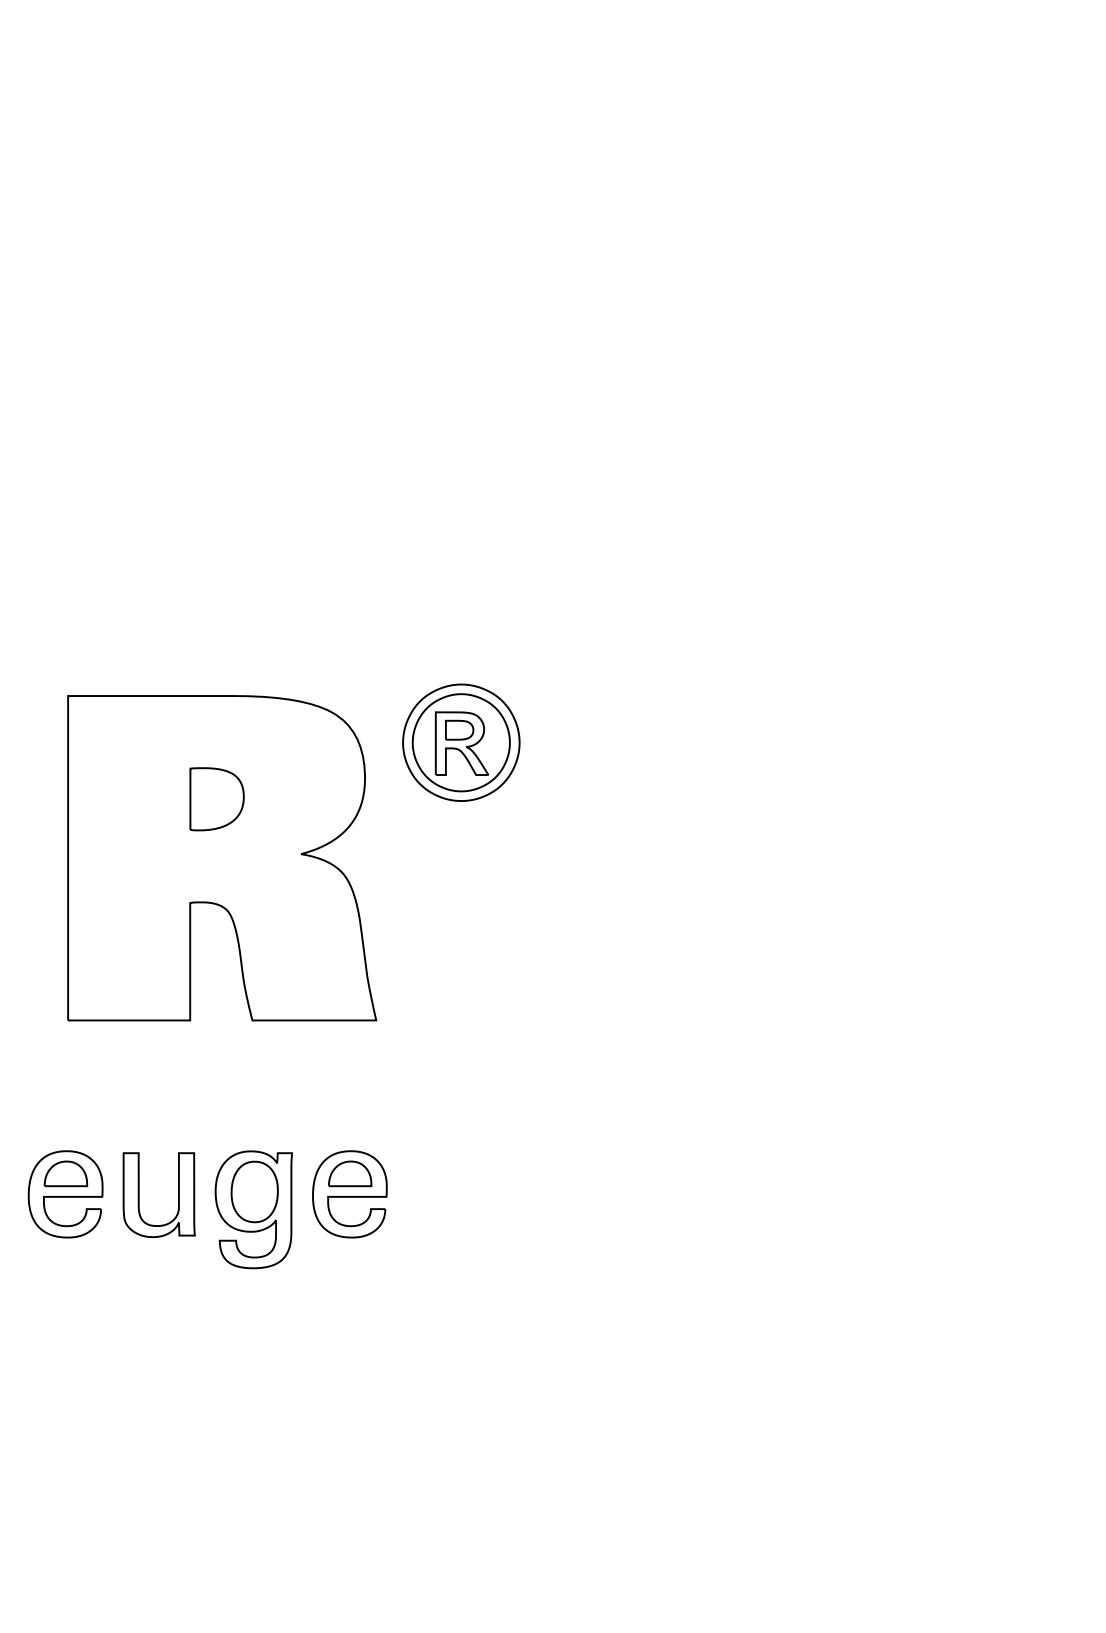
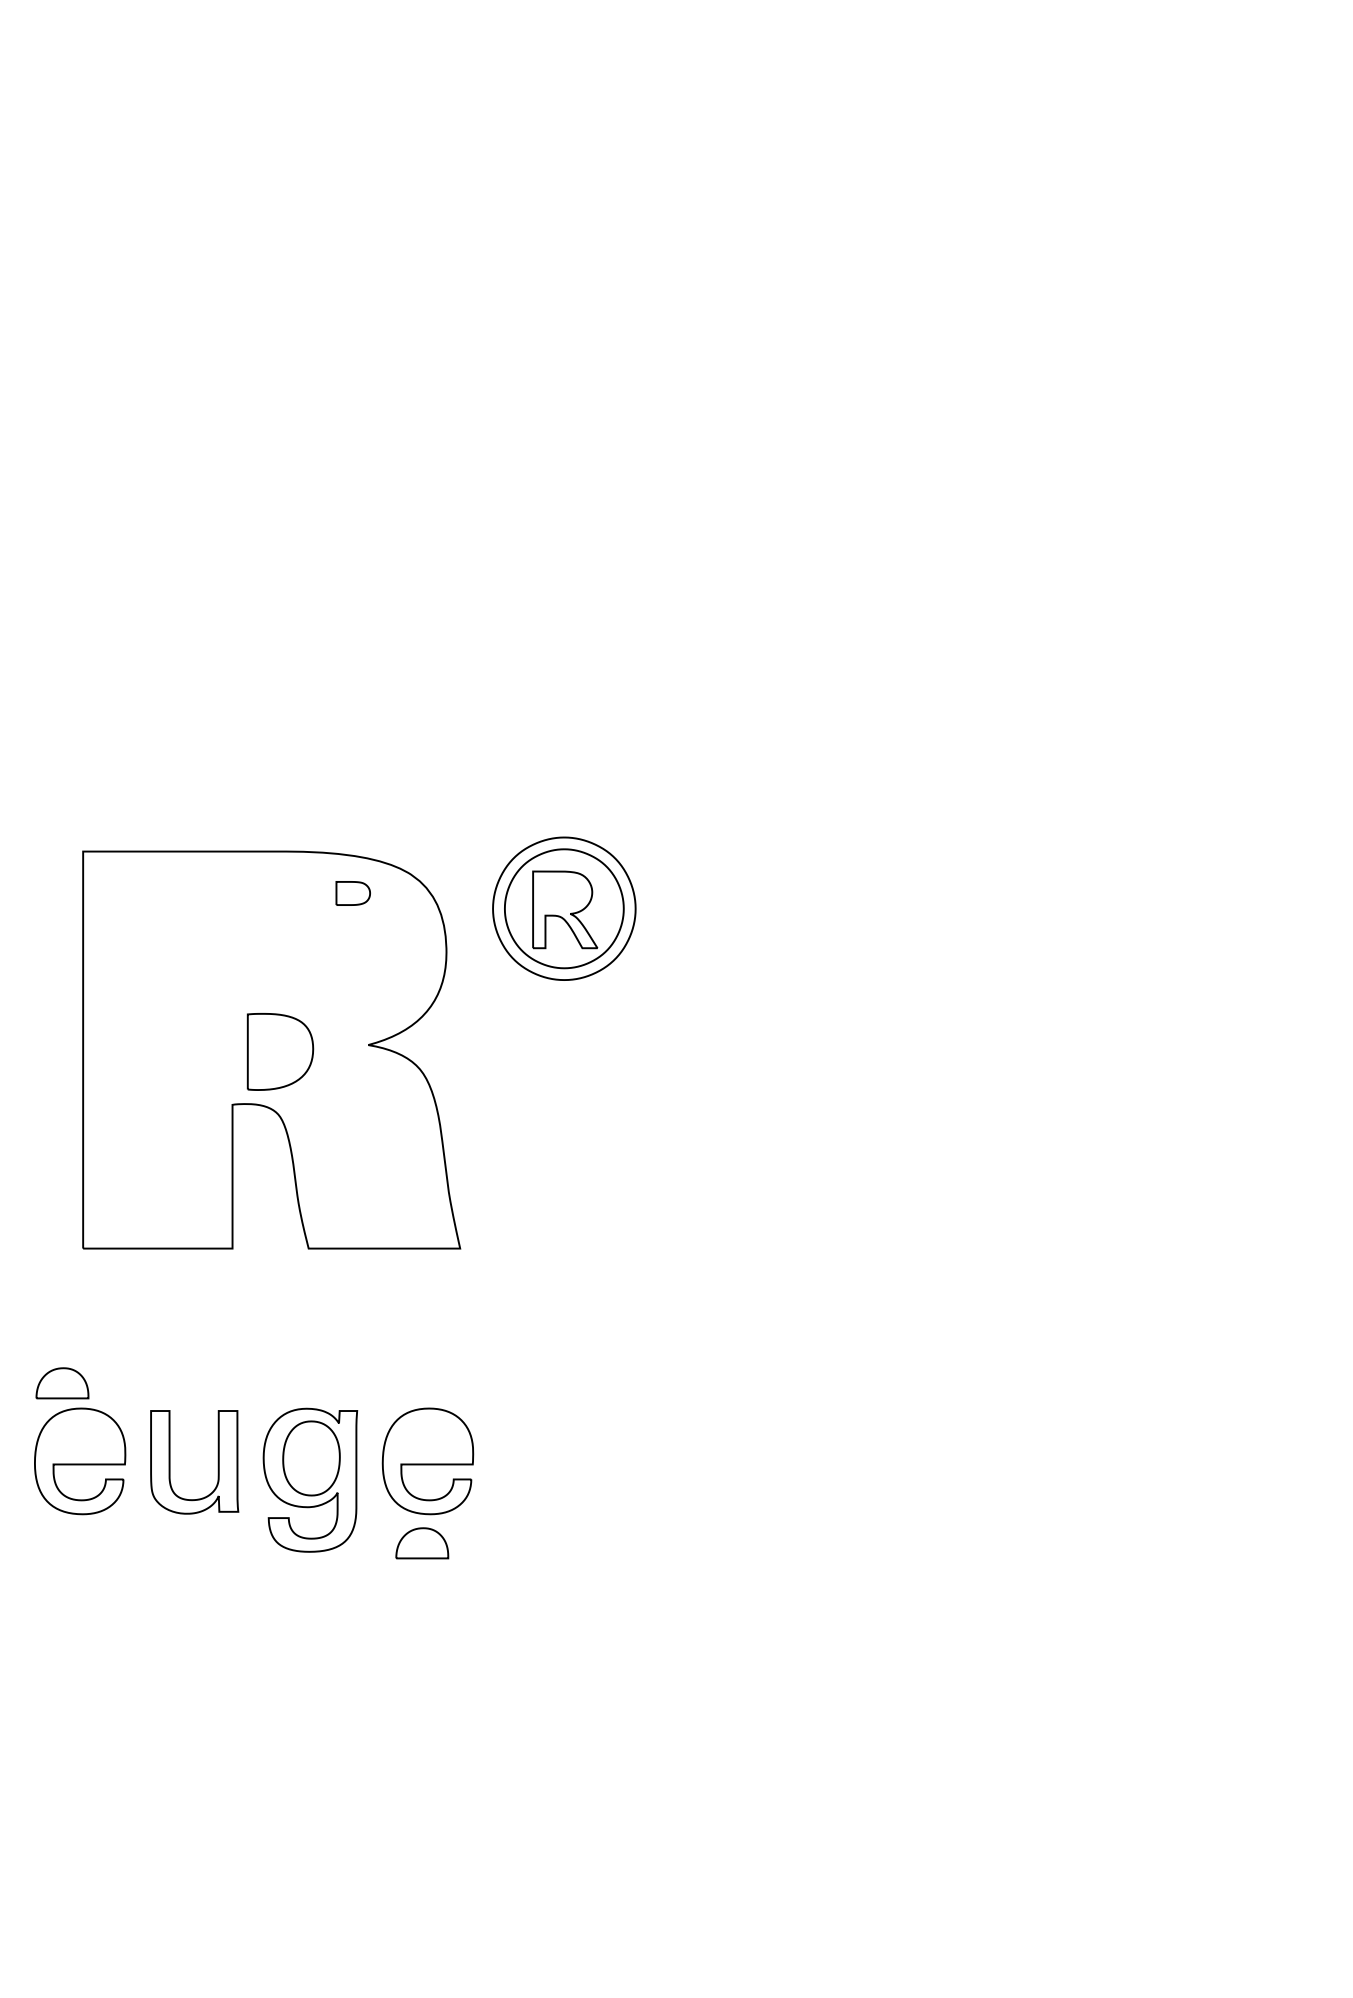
part: (459, 730) -> (352, 893), moved
part: (217, 798) -> (280, 1051), moved
part: (65, 1174) -> (62, 1383), moved
part: (350, 1174) -> (422, 1543), moved

